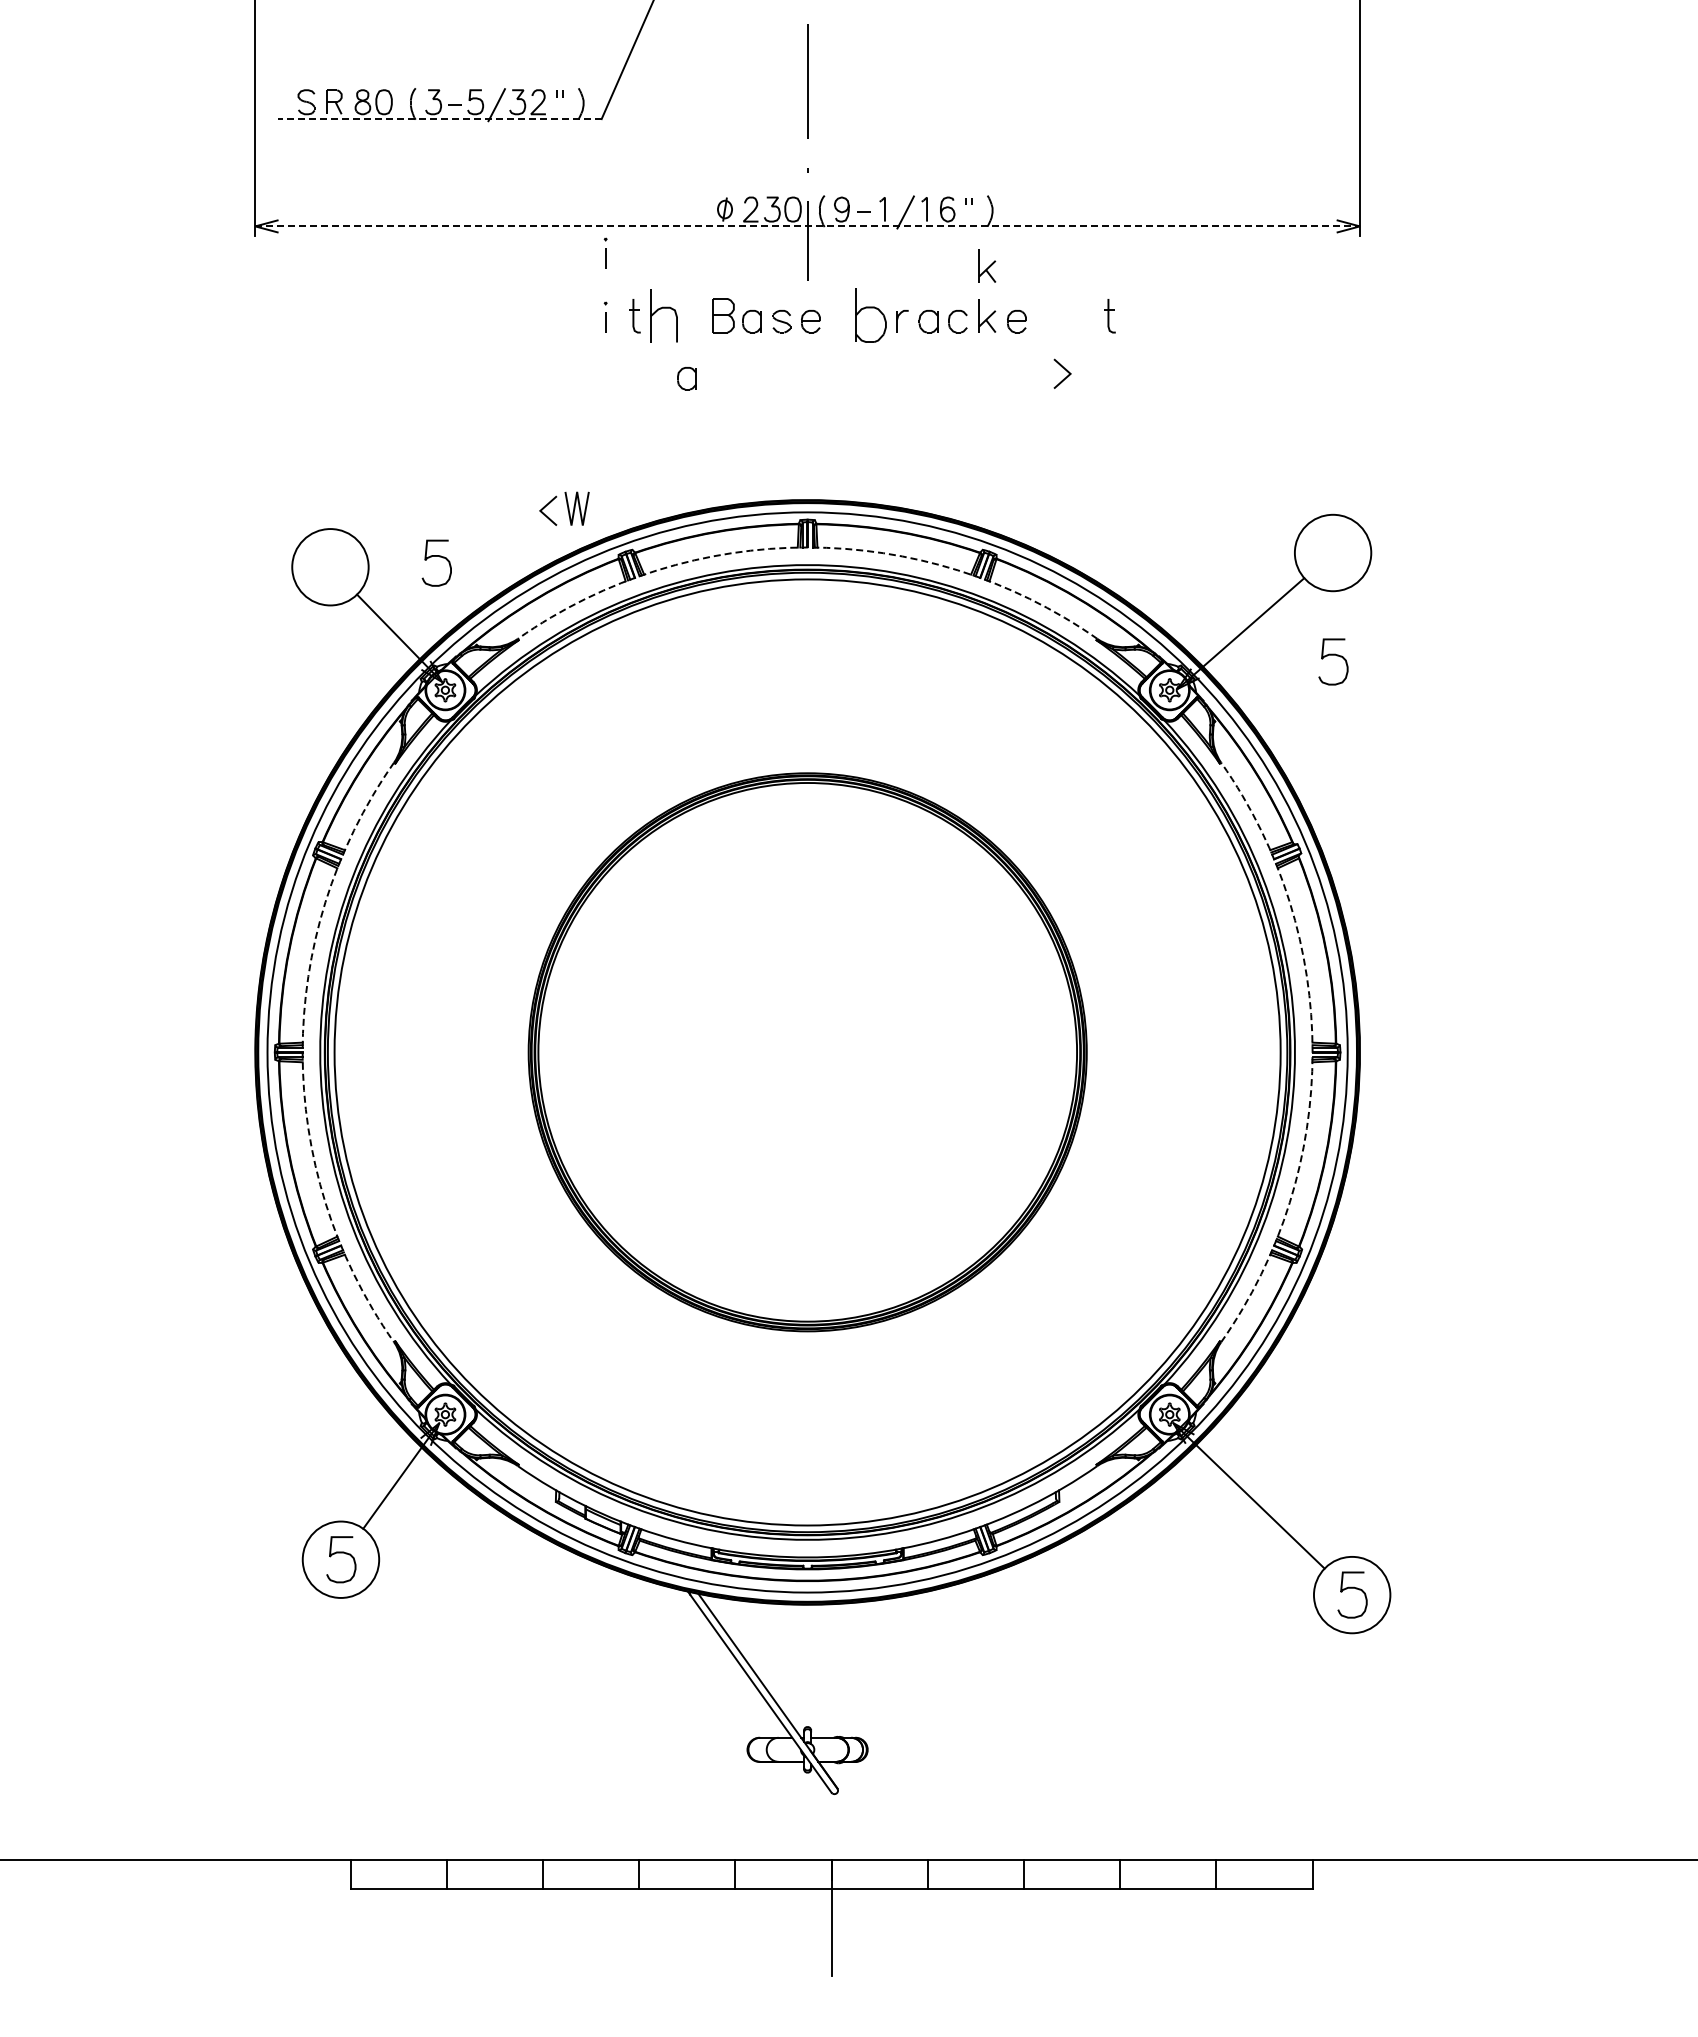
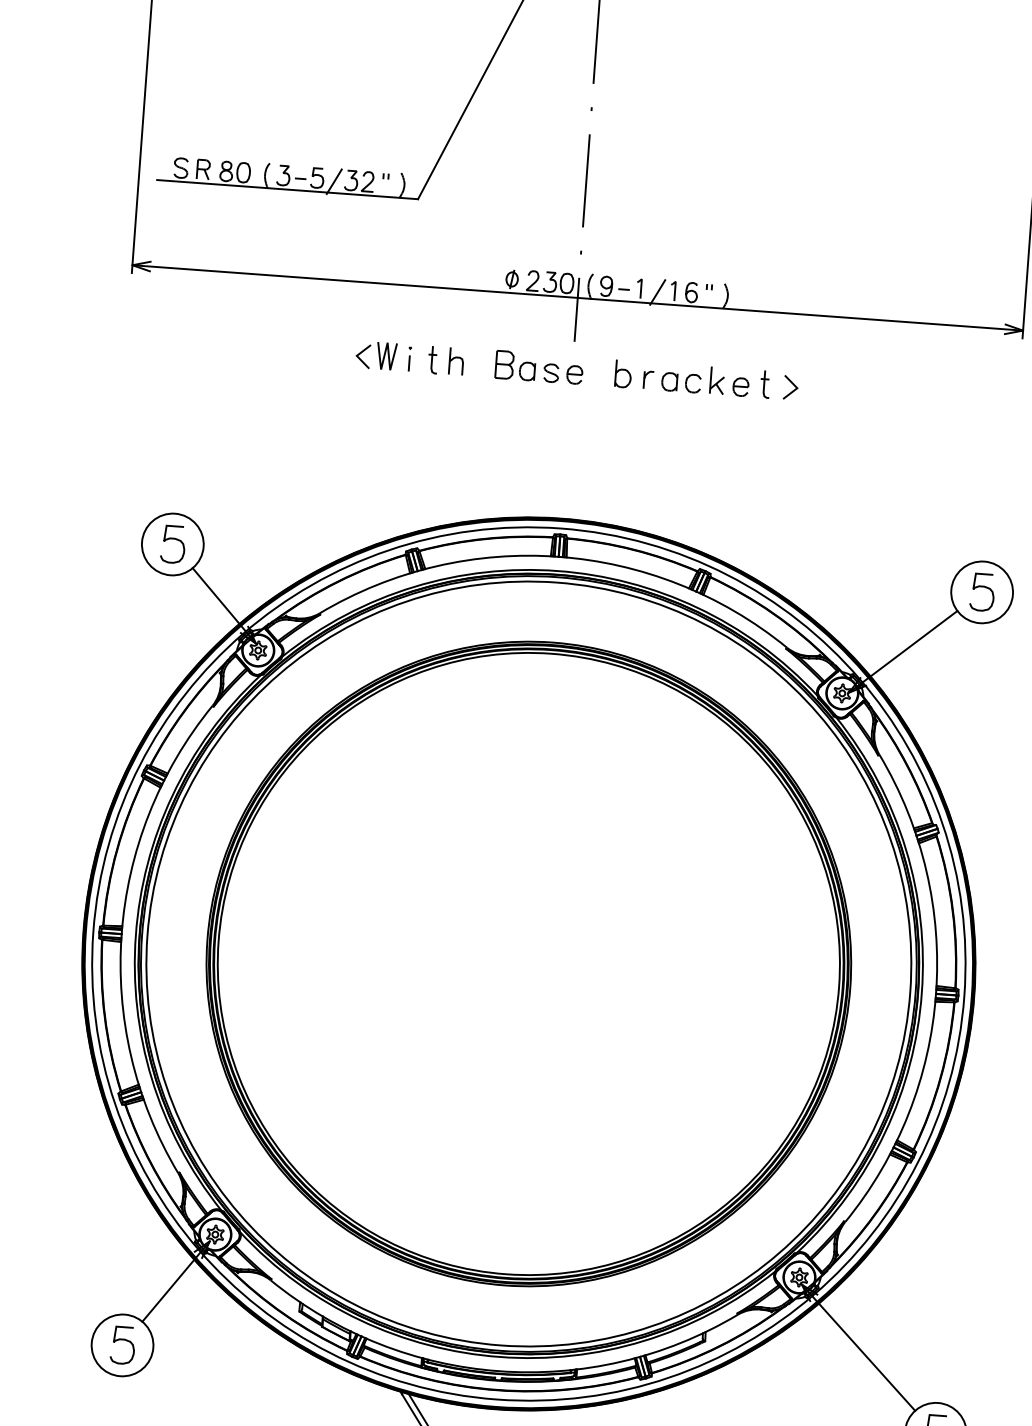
line: (439, 119) -> (287, 189), dashed -> solid
line: (808, 226) -> (578, 298), dashed -> solid
part: (605, 252) -> (413, 307), removed
part: (987, 265) -> (720, 340), removed
part: (663, 315) -> (456, 361), size x0.62
part: (870, 316) -> (623, 374), size x0.62
part: (1109, 316) -> (765, 384), moved
line: (1065, 370) -> (793, 385), moved
part: (686, 378) -> (471, 413), removed
part: (564, 508) -> (376, 355), moved
arc: (807, 547) -> (558, 556), dashed -> solid
curve: (439, 557) -> (175, 540), moved
curve: (1333, 655) -> (982, 587), moved
part: (807, 1051) -> (528, 963), size x1.43
arc: (302, 1052) -> (121, 934), dashed -> solid
arc: (1312, 1052) -> (935, 993), dashed -> solid

